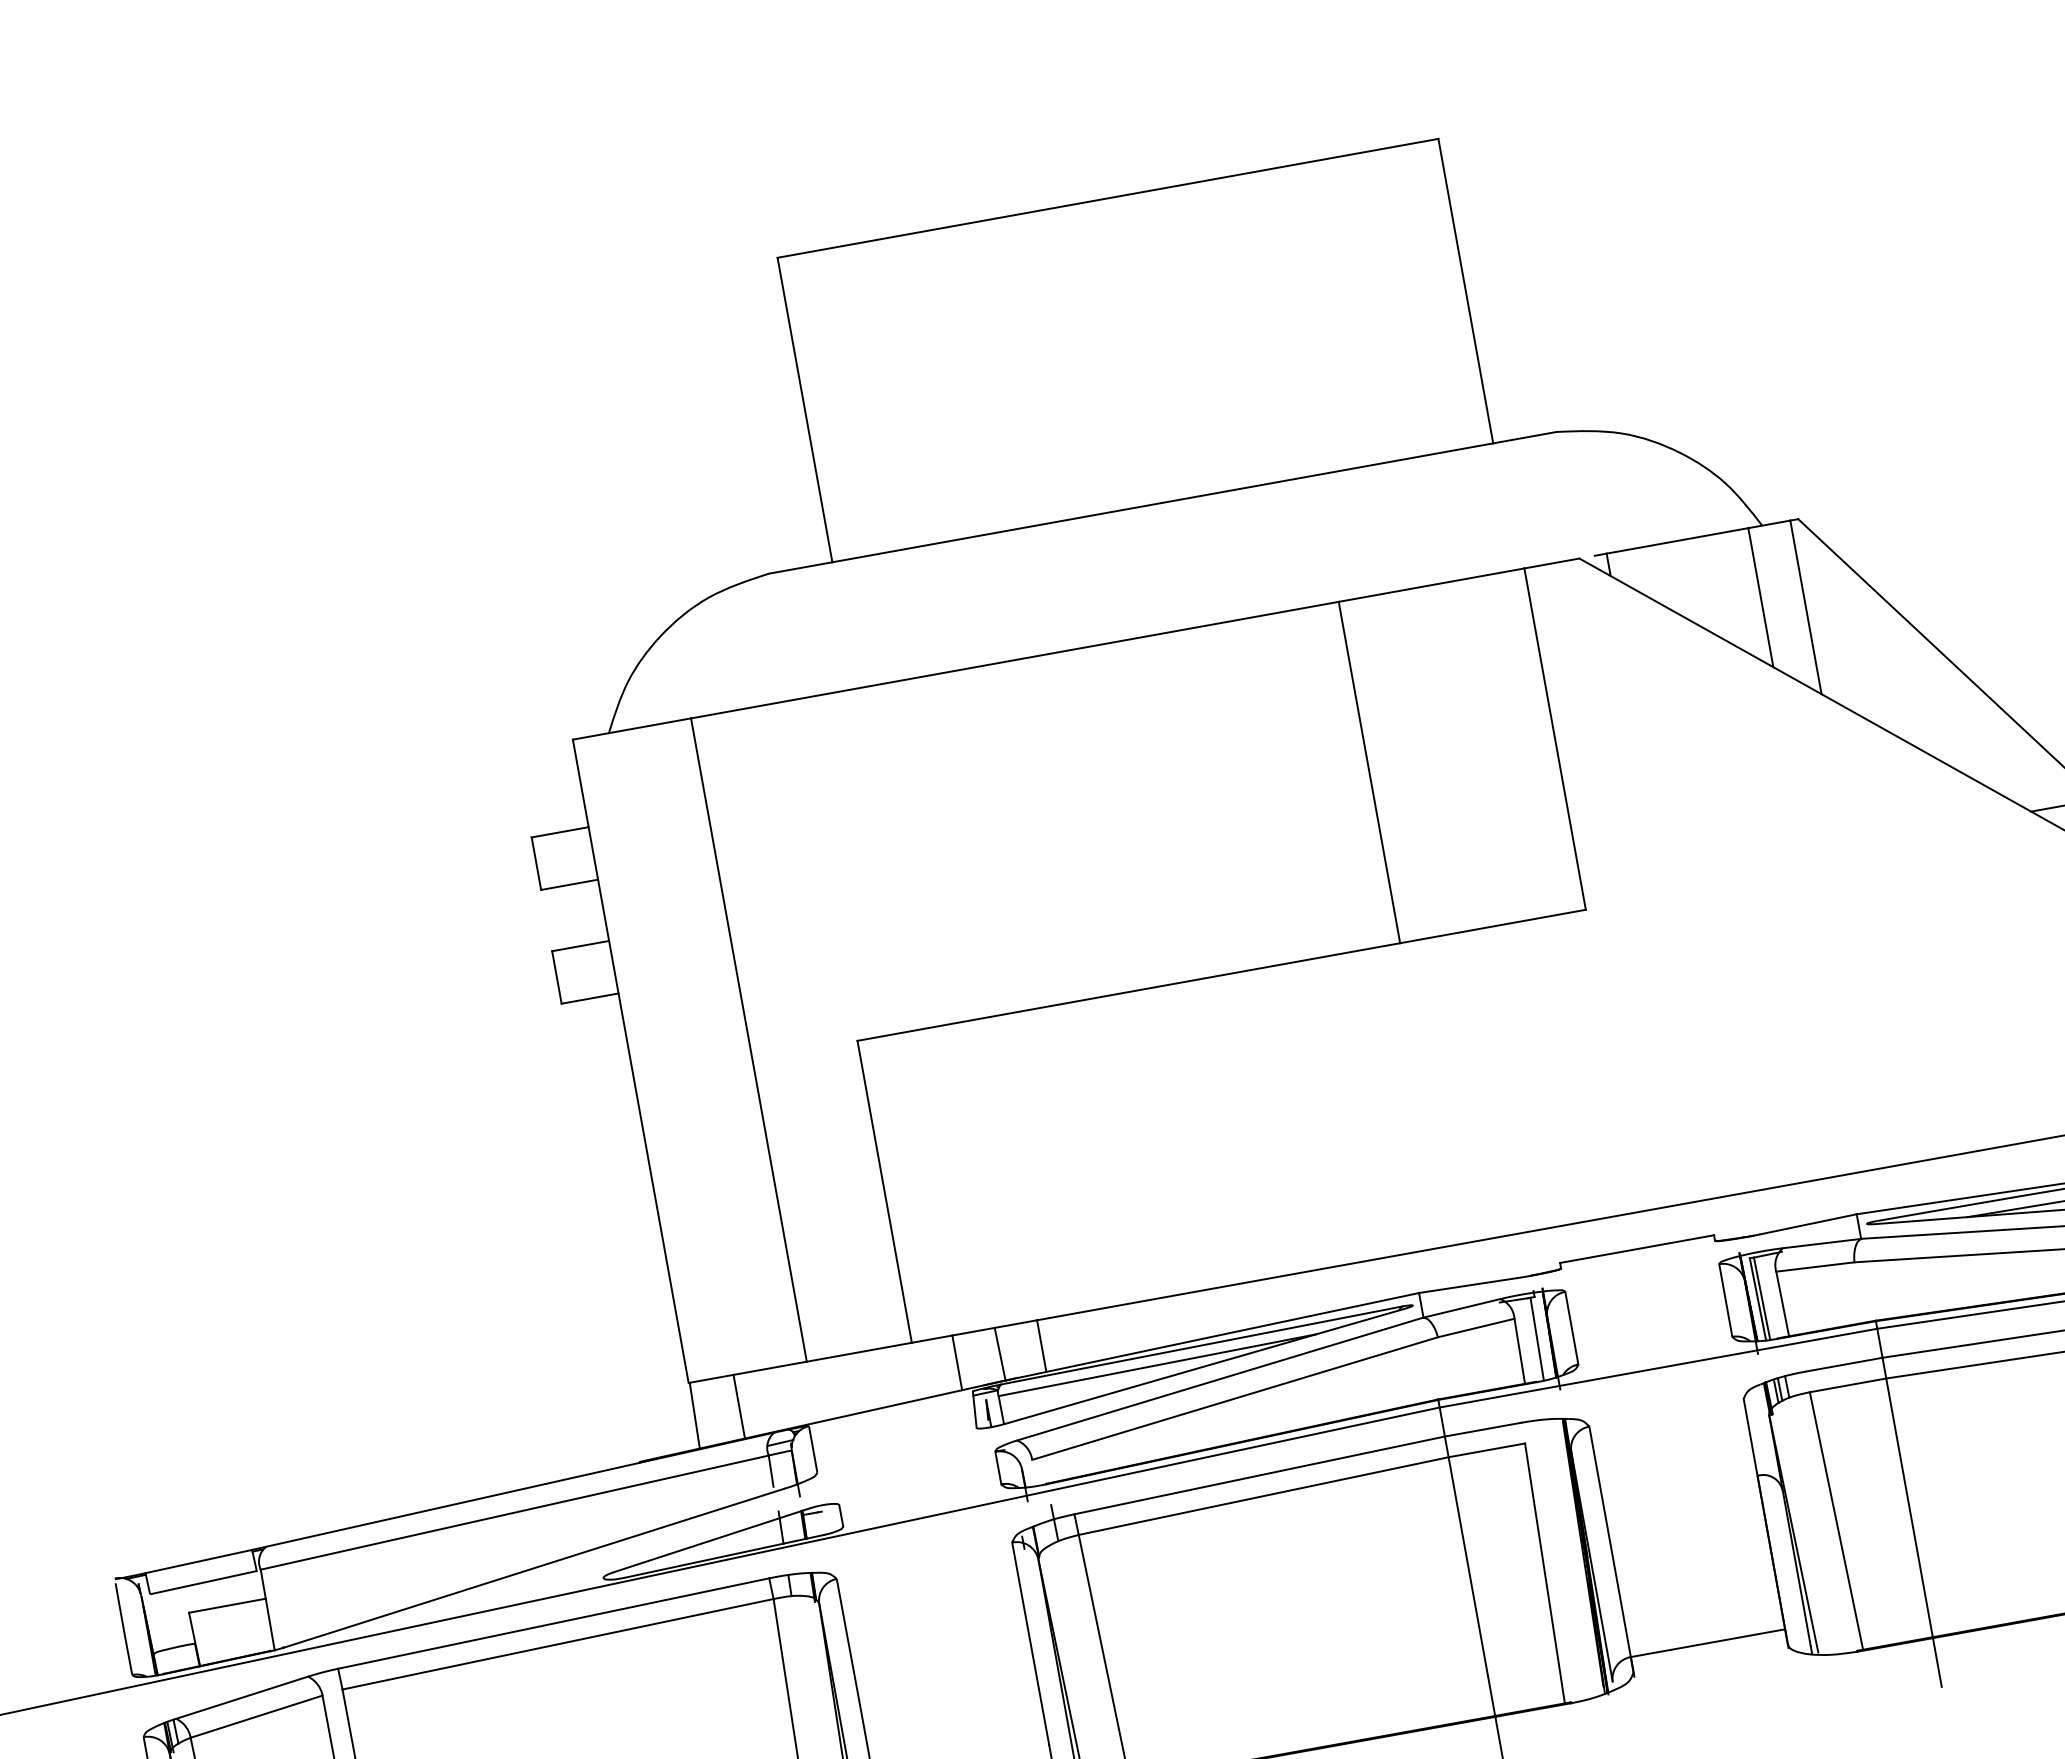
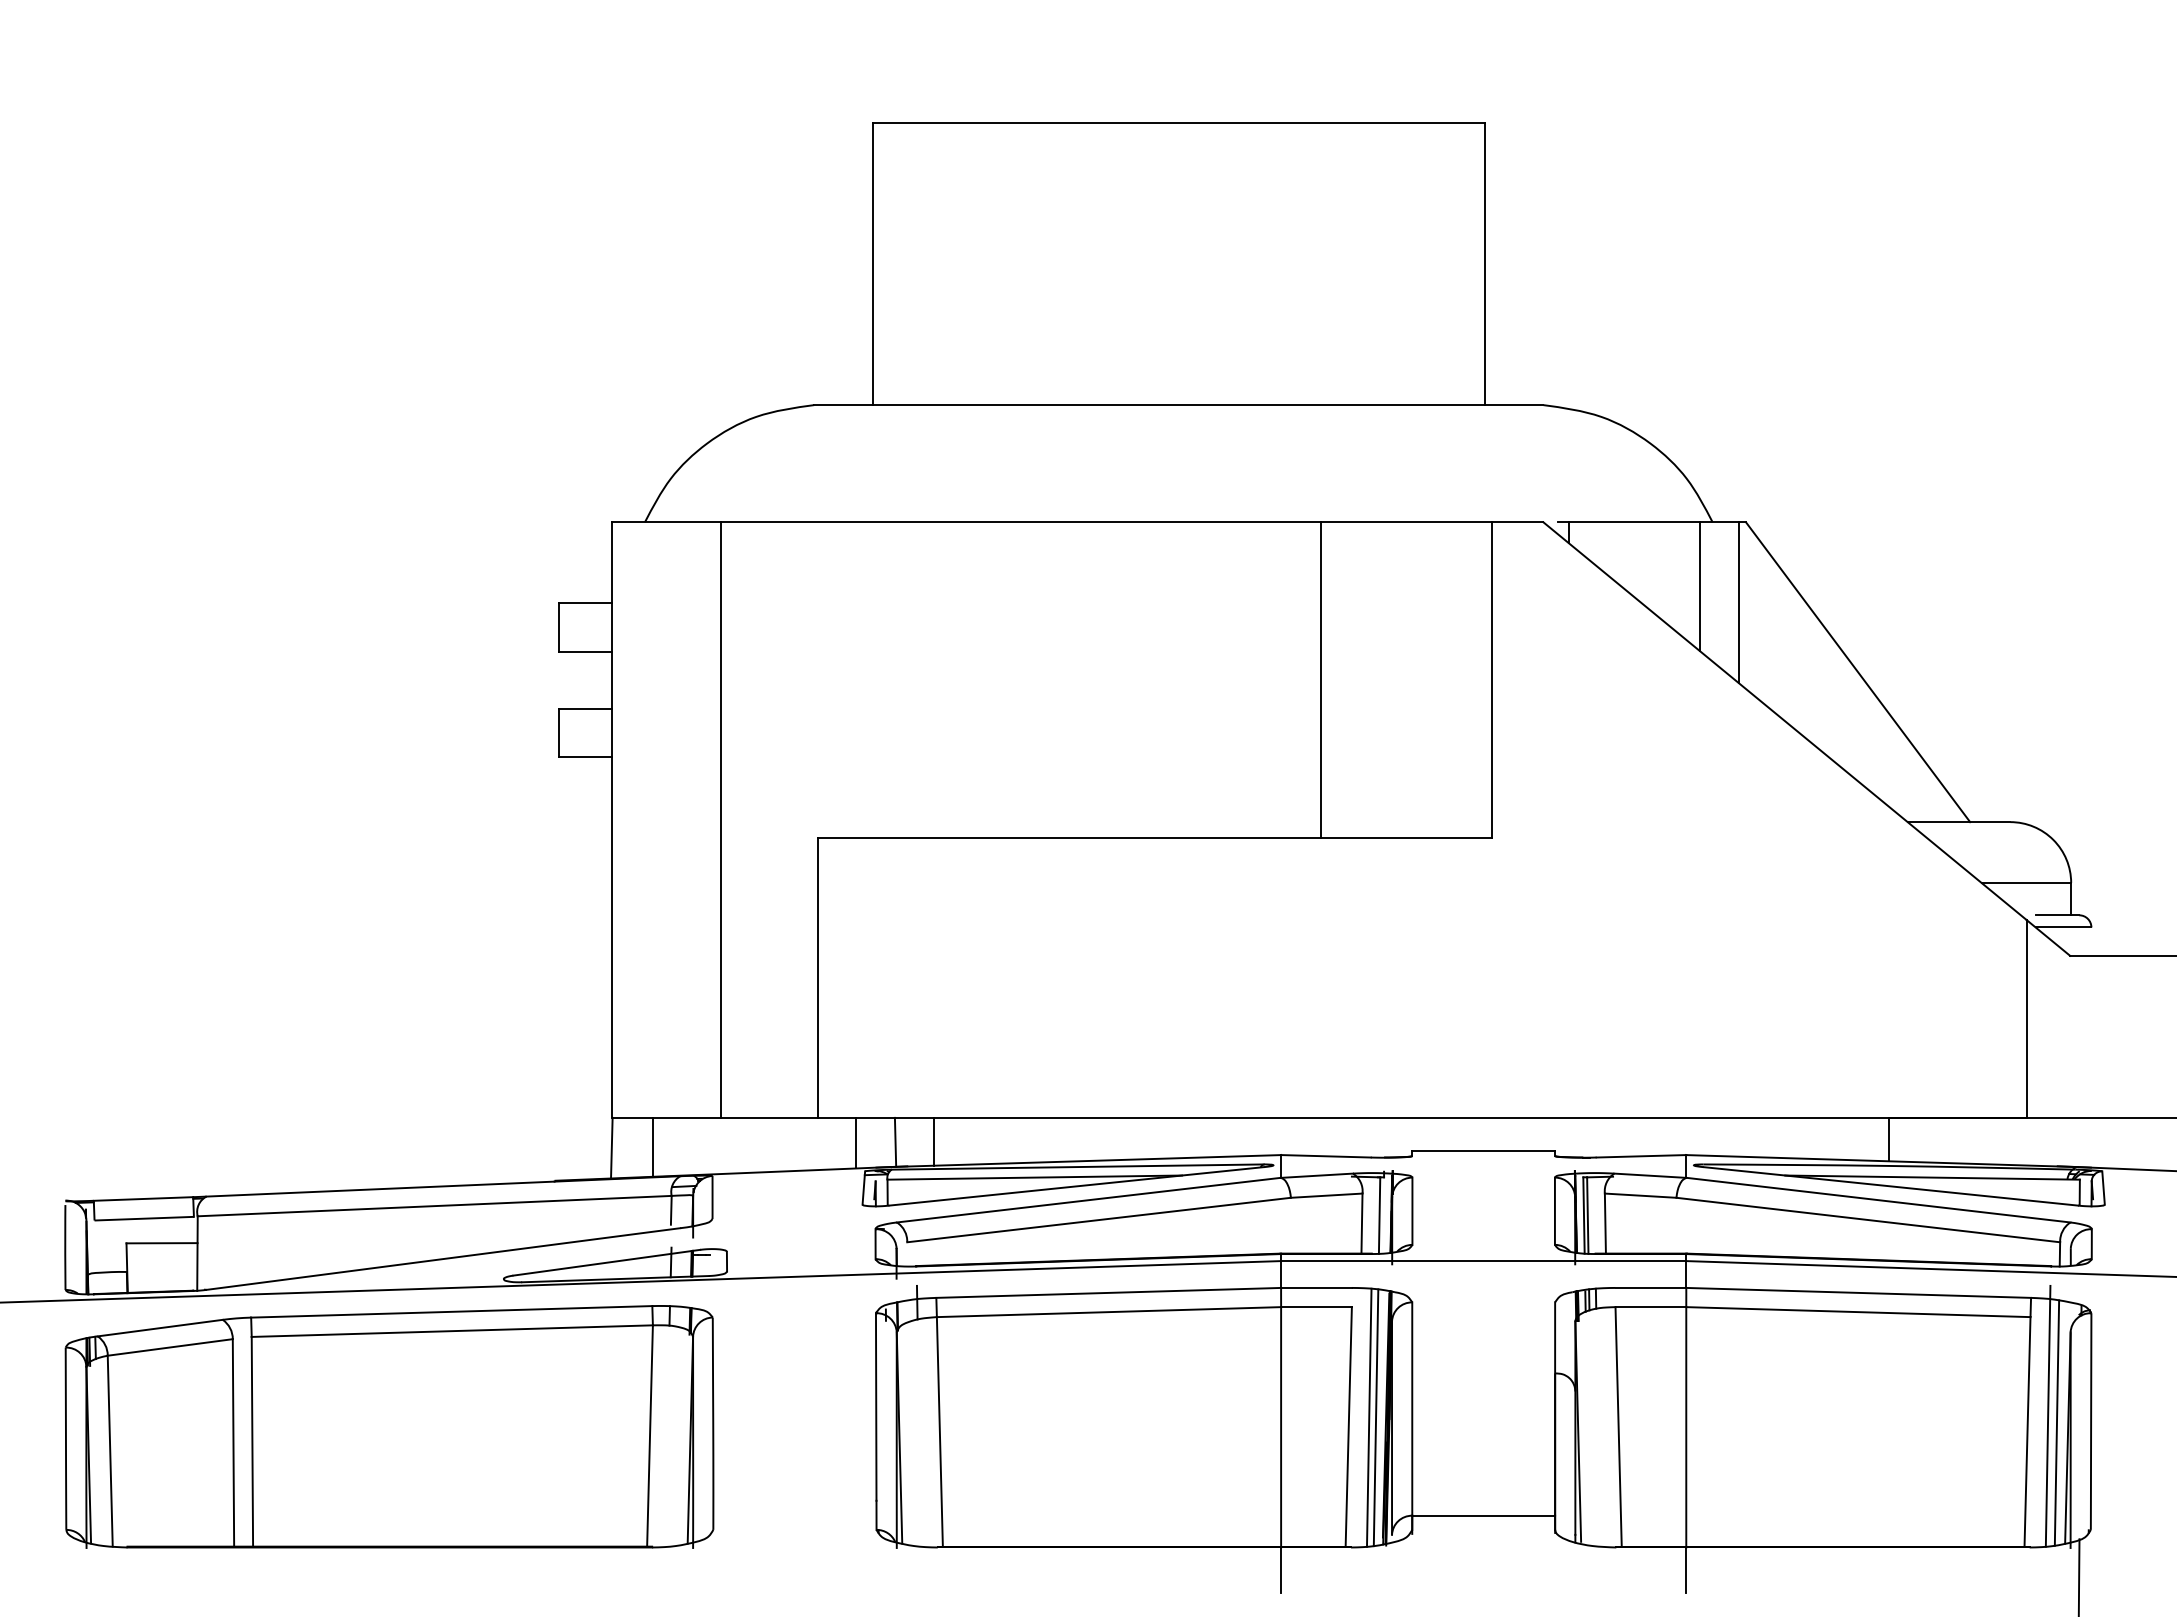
line: (1572, 1558) -> (1375, 1417), added
line: (1564, 1559) -> (1368, 1417), added

